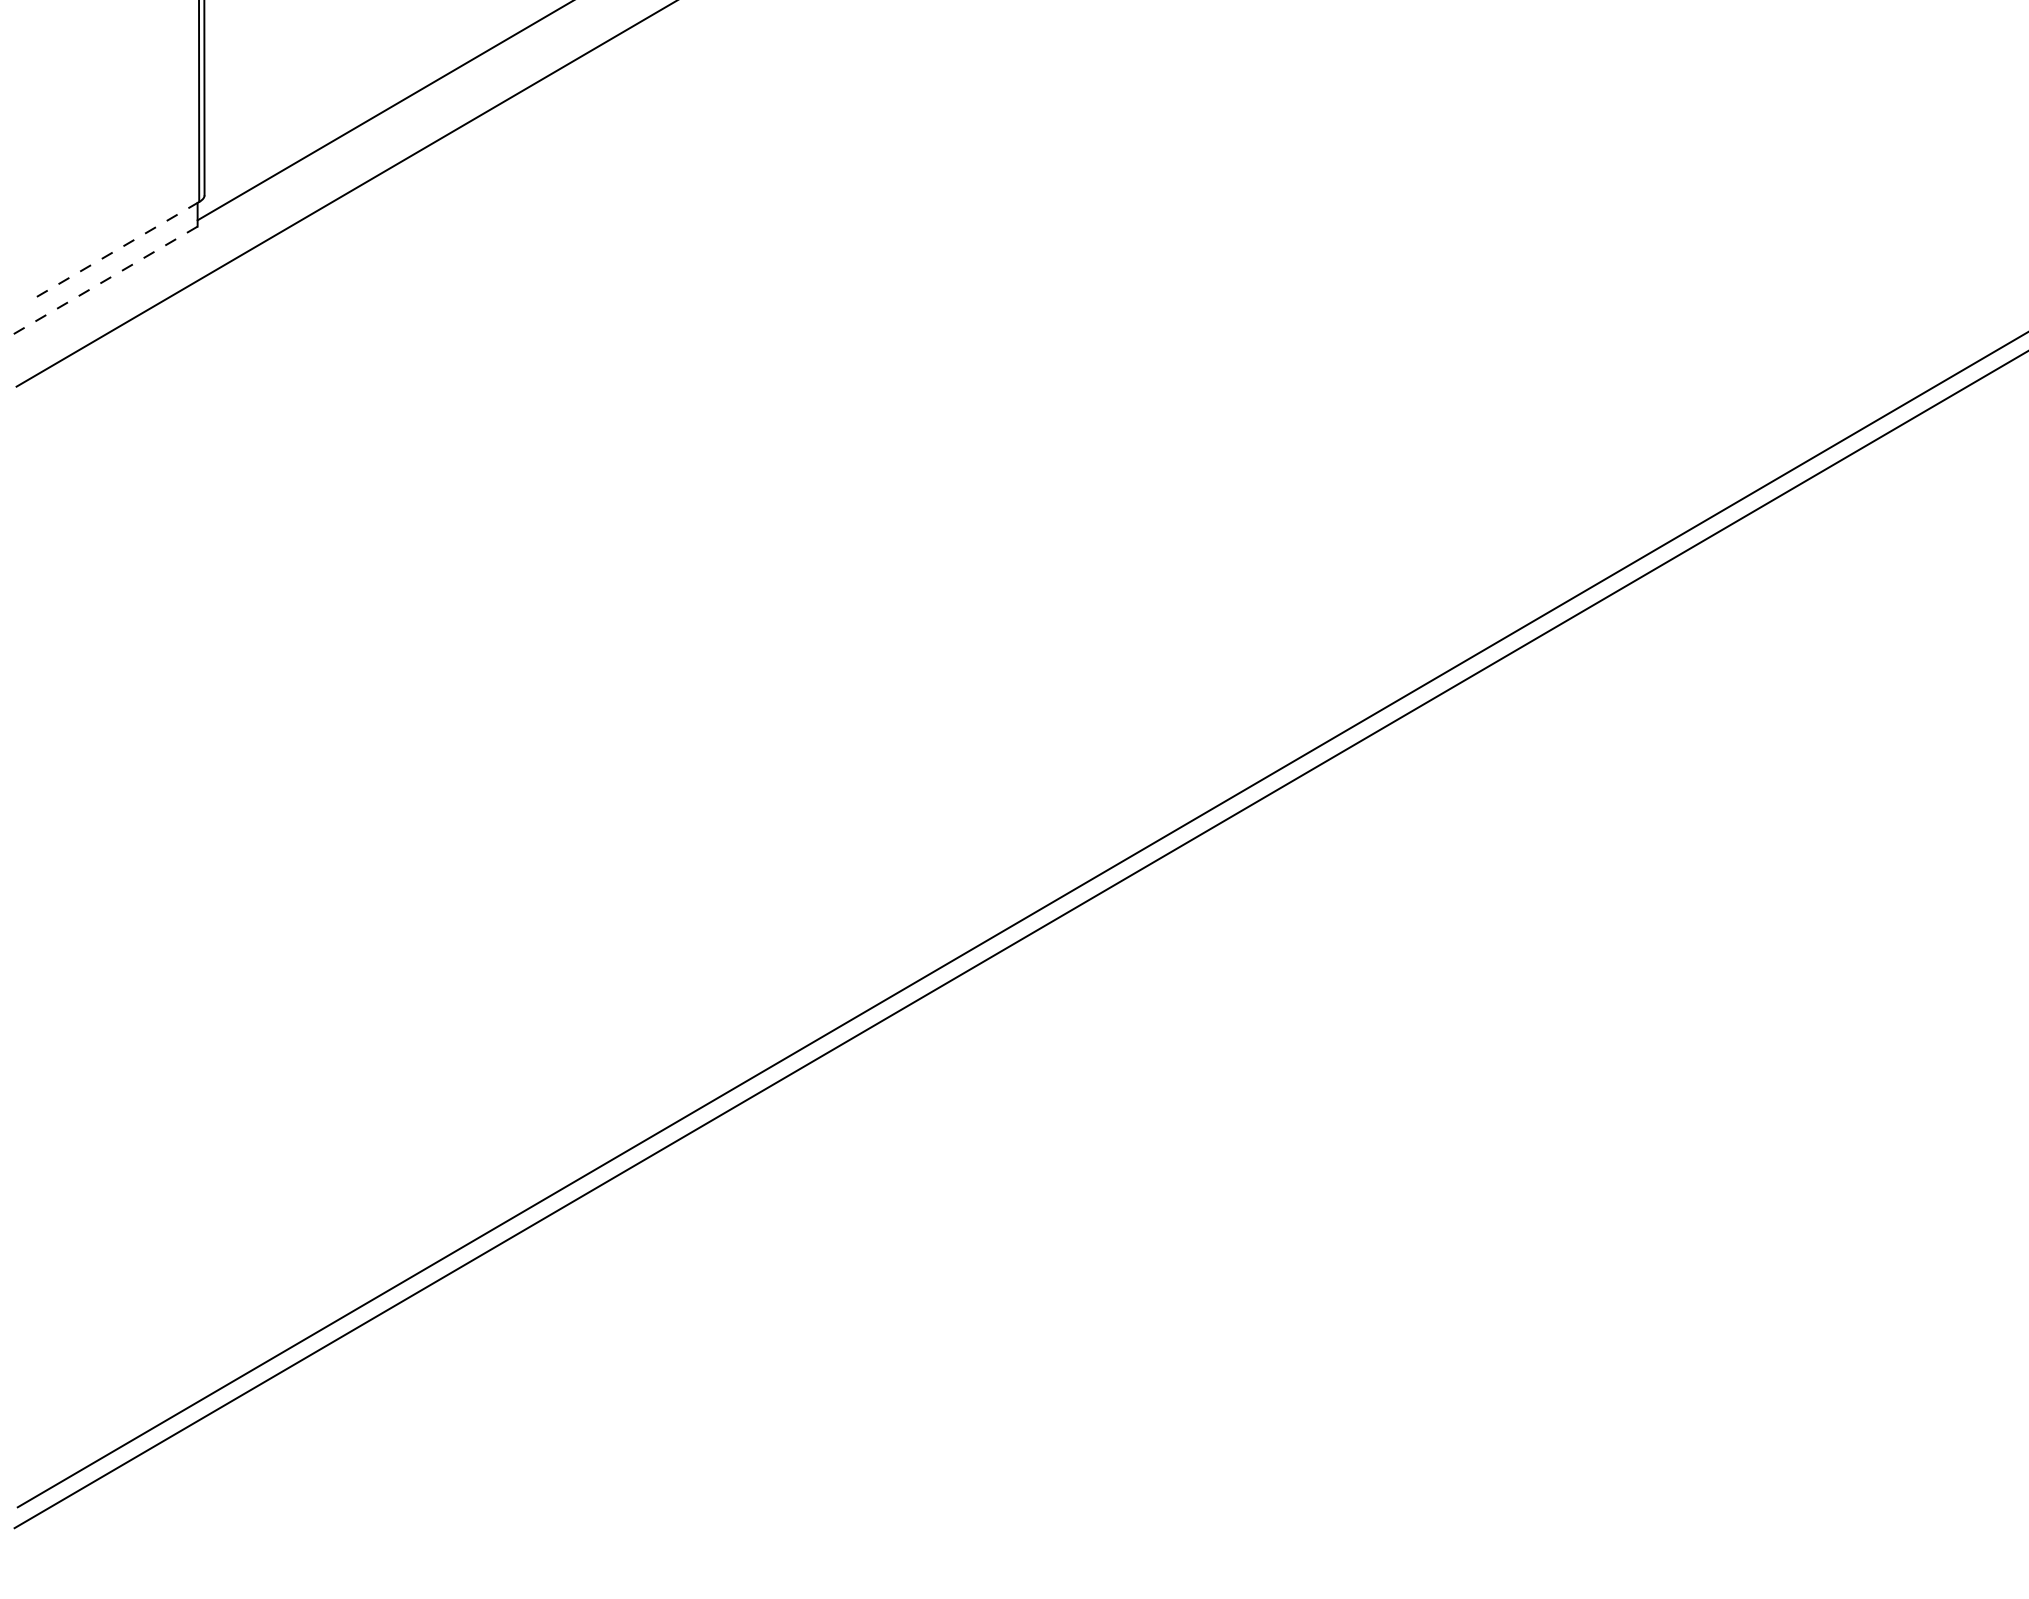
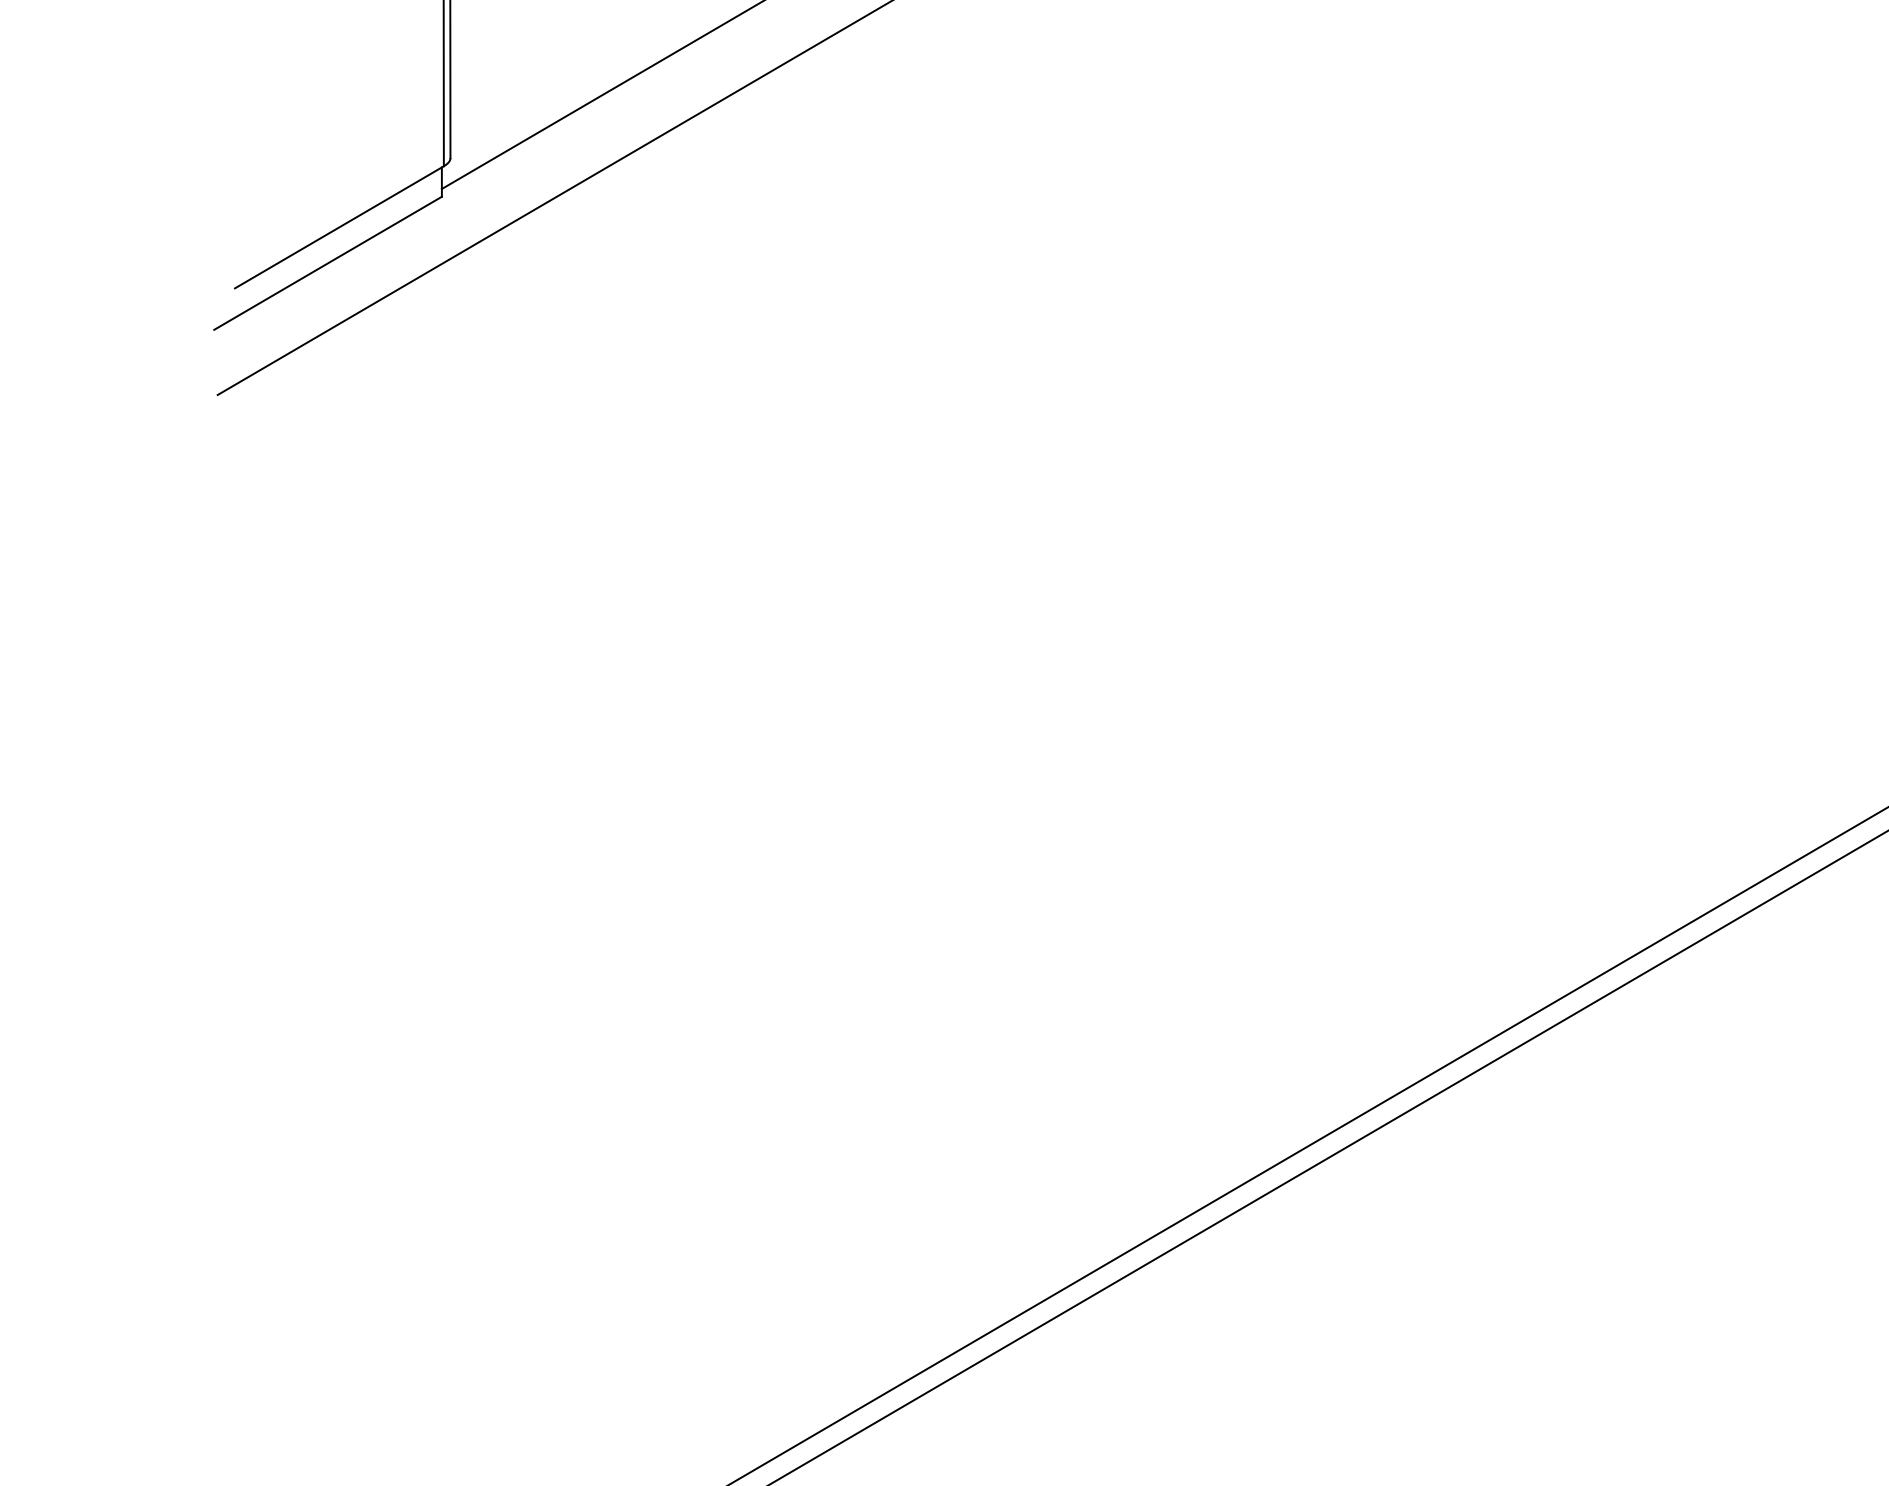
line: (114, 251) -> (338, 227), dashed -> solid
line: (106, 280) -> (329, 263), dashed -> solid

